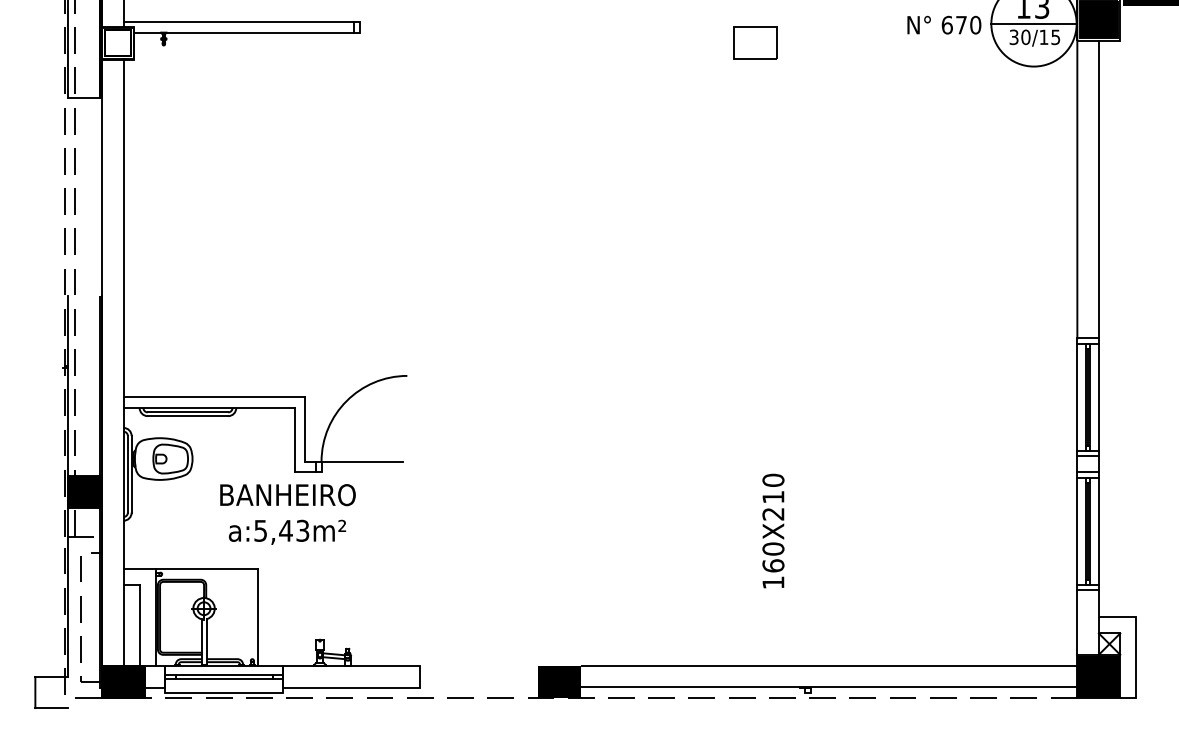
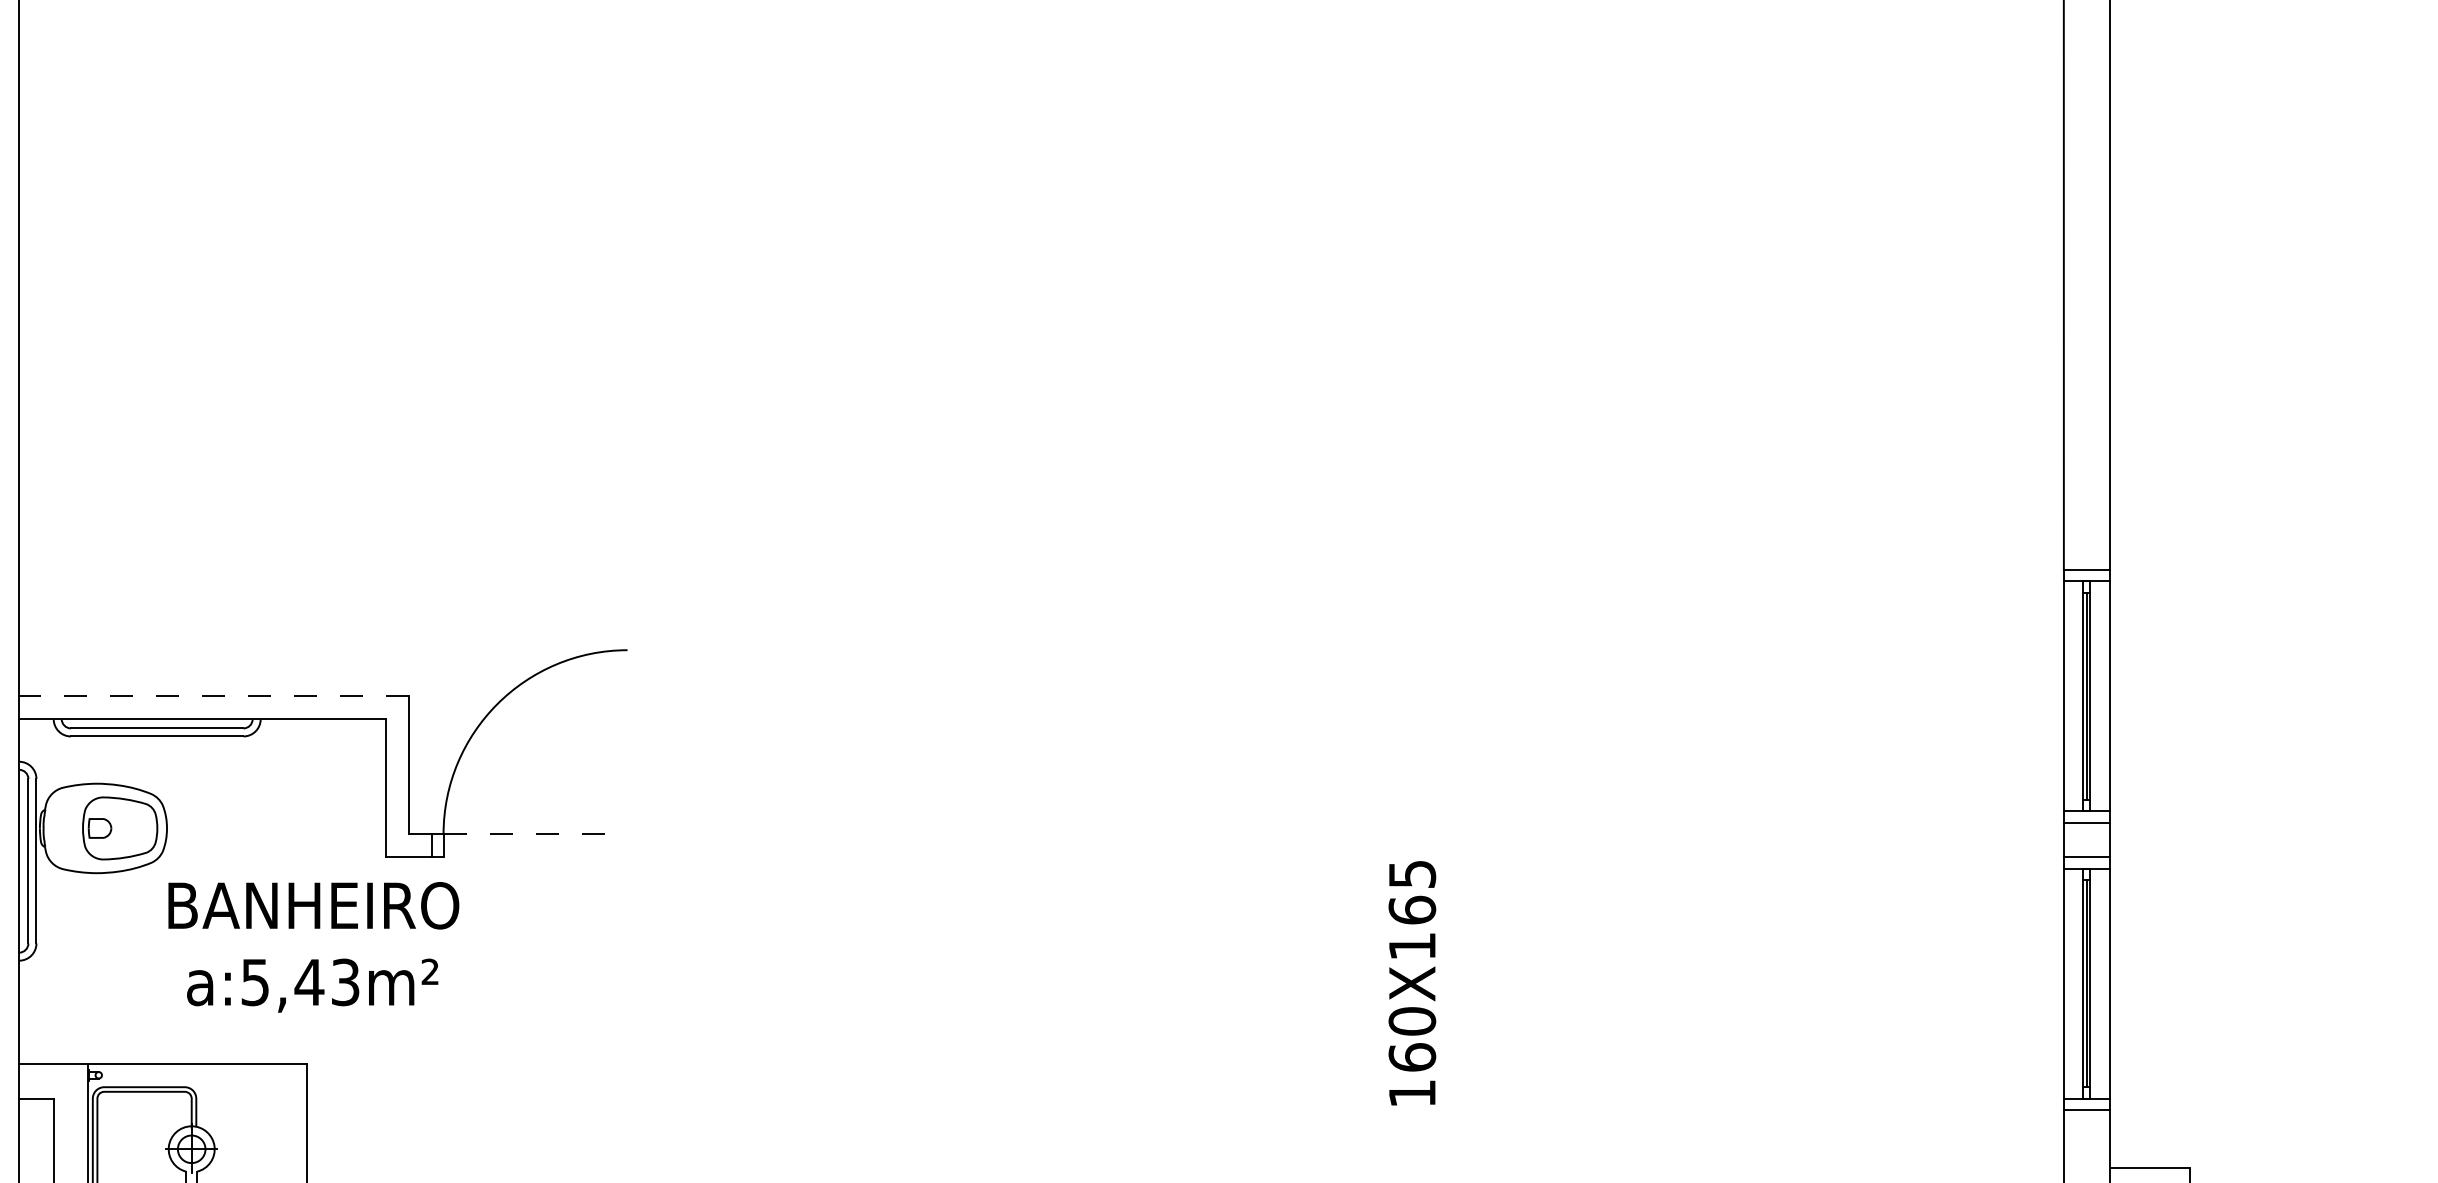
line: (214, 397) -> (214, 696), solid -> dashed
line: (362, 461) -> (531, 833), solid -> dashed
text: (773, 496) -> (1412, 908), 160X210 -> 160X165
text: (287, 514) -> (312, 947), moved

